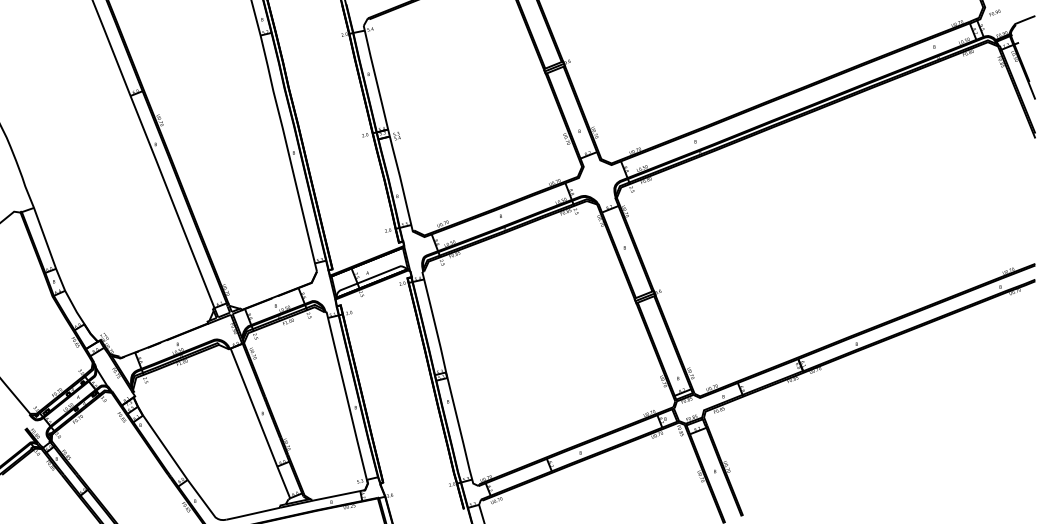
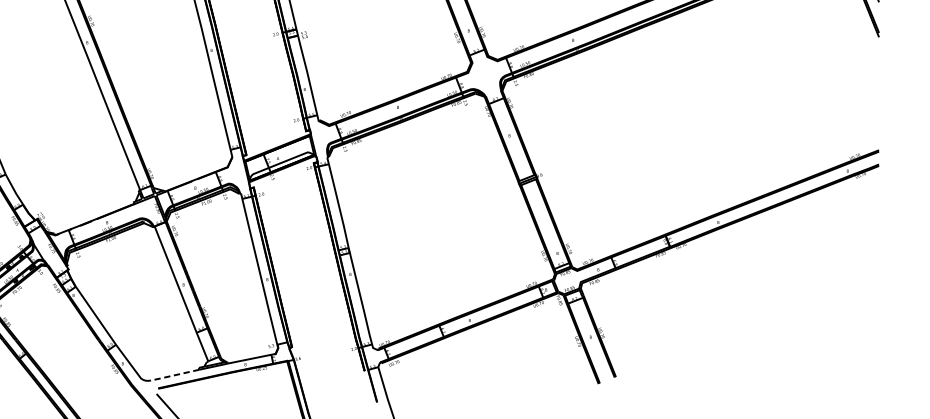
line: (252, 513) -> (174, 374), solid -> dashed

